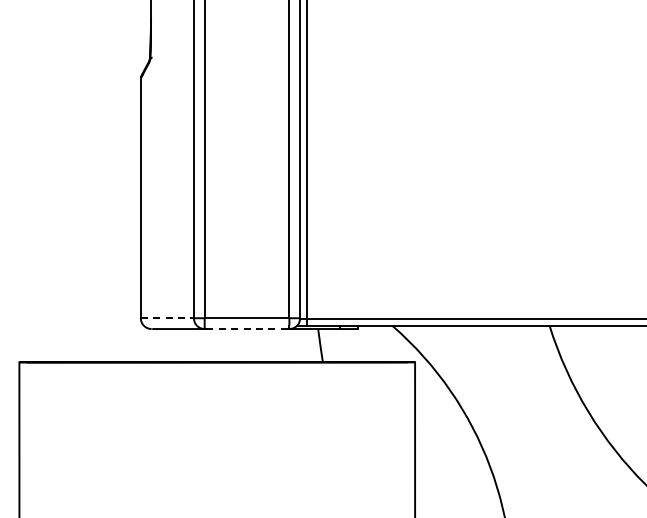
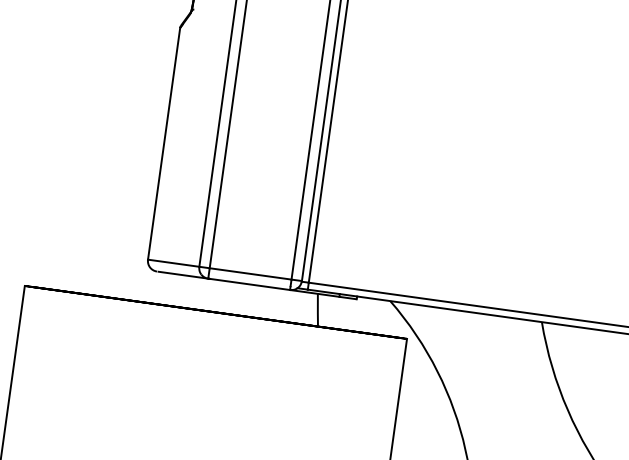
line: (167, 318) -> (173, 263), dashed -> solid
line: (248, 329) -> (250, 284), dashed -> solid

